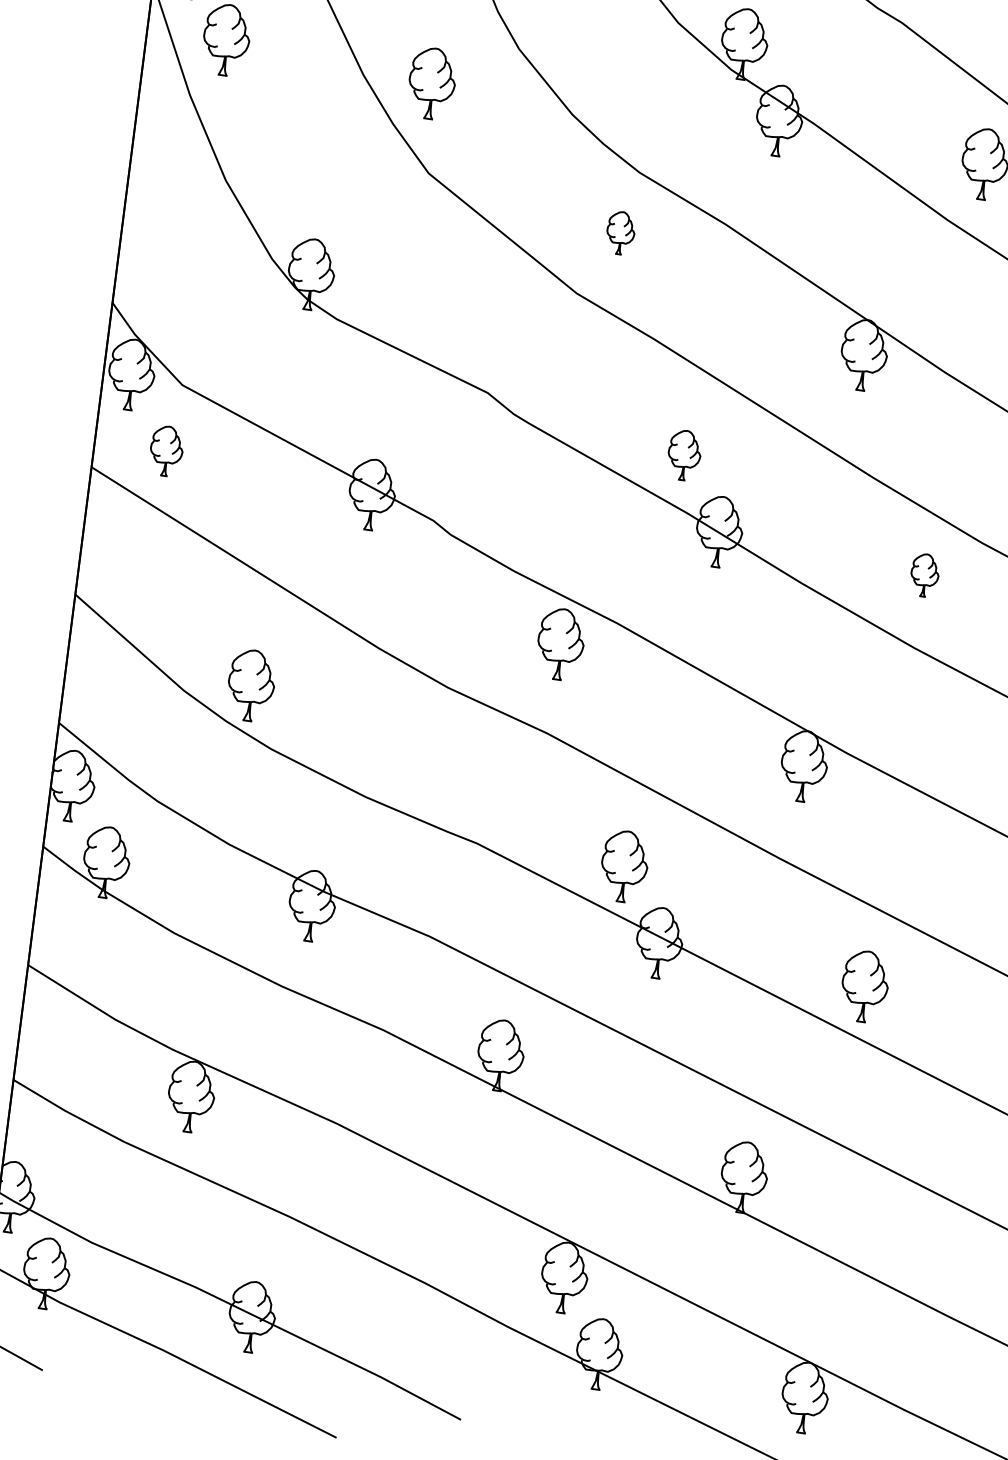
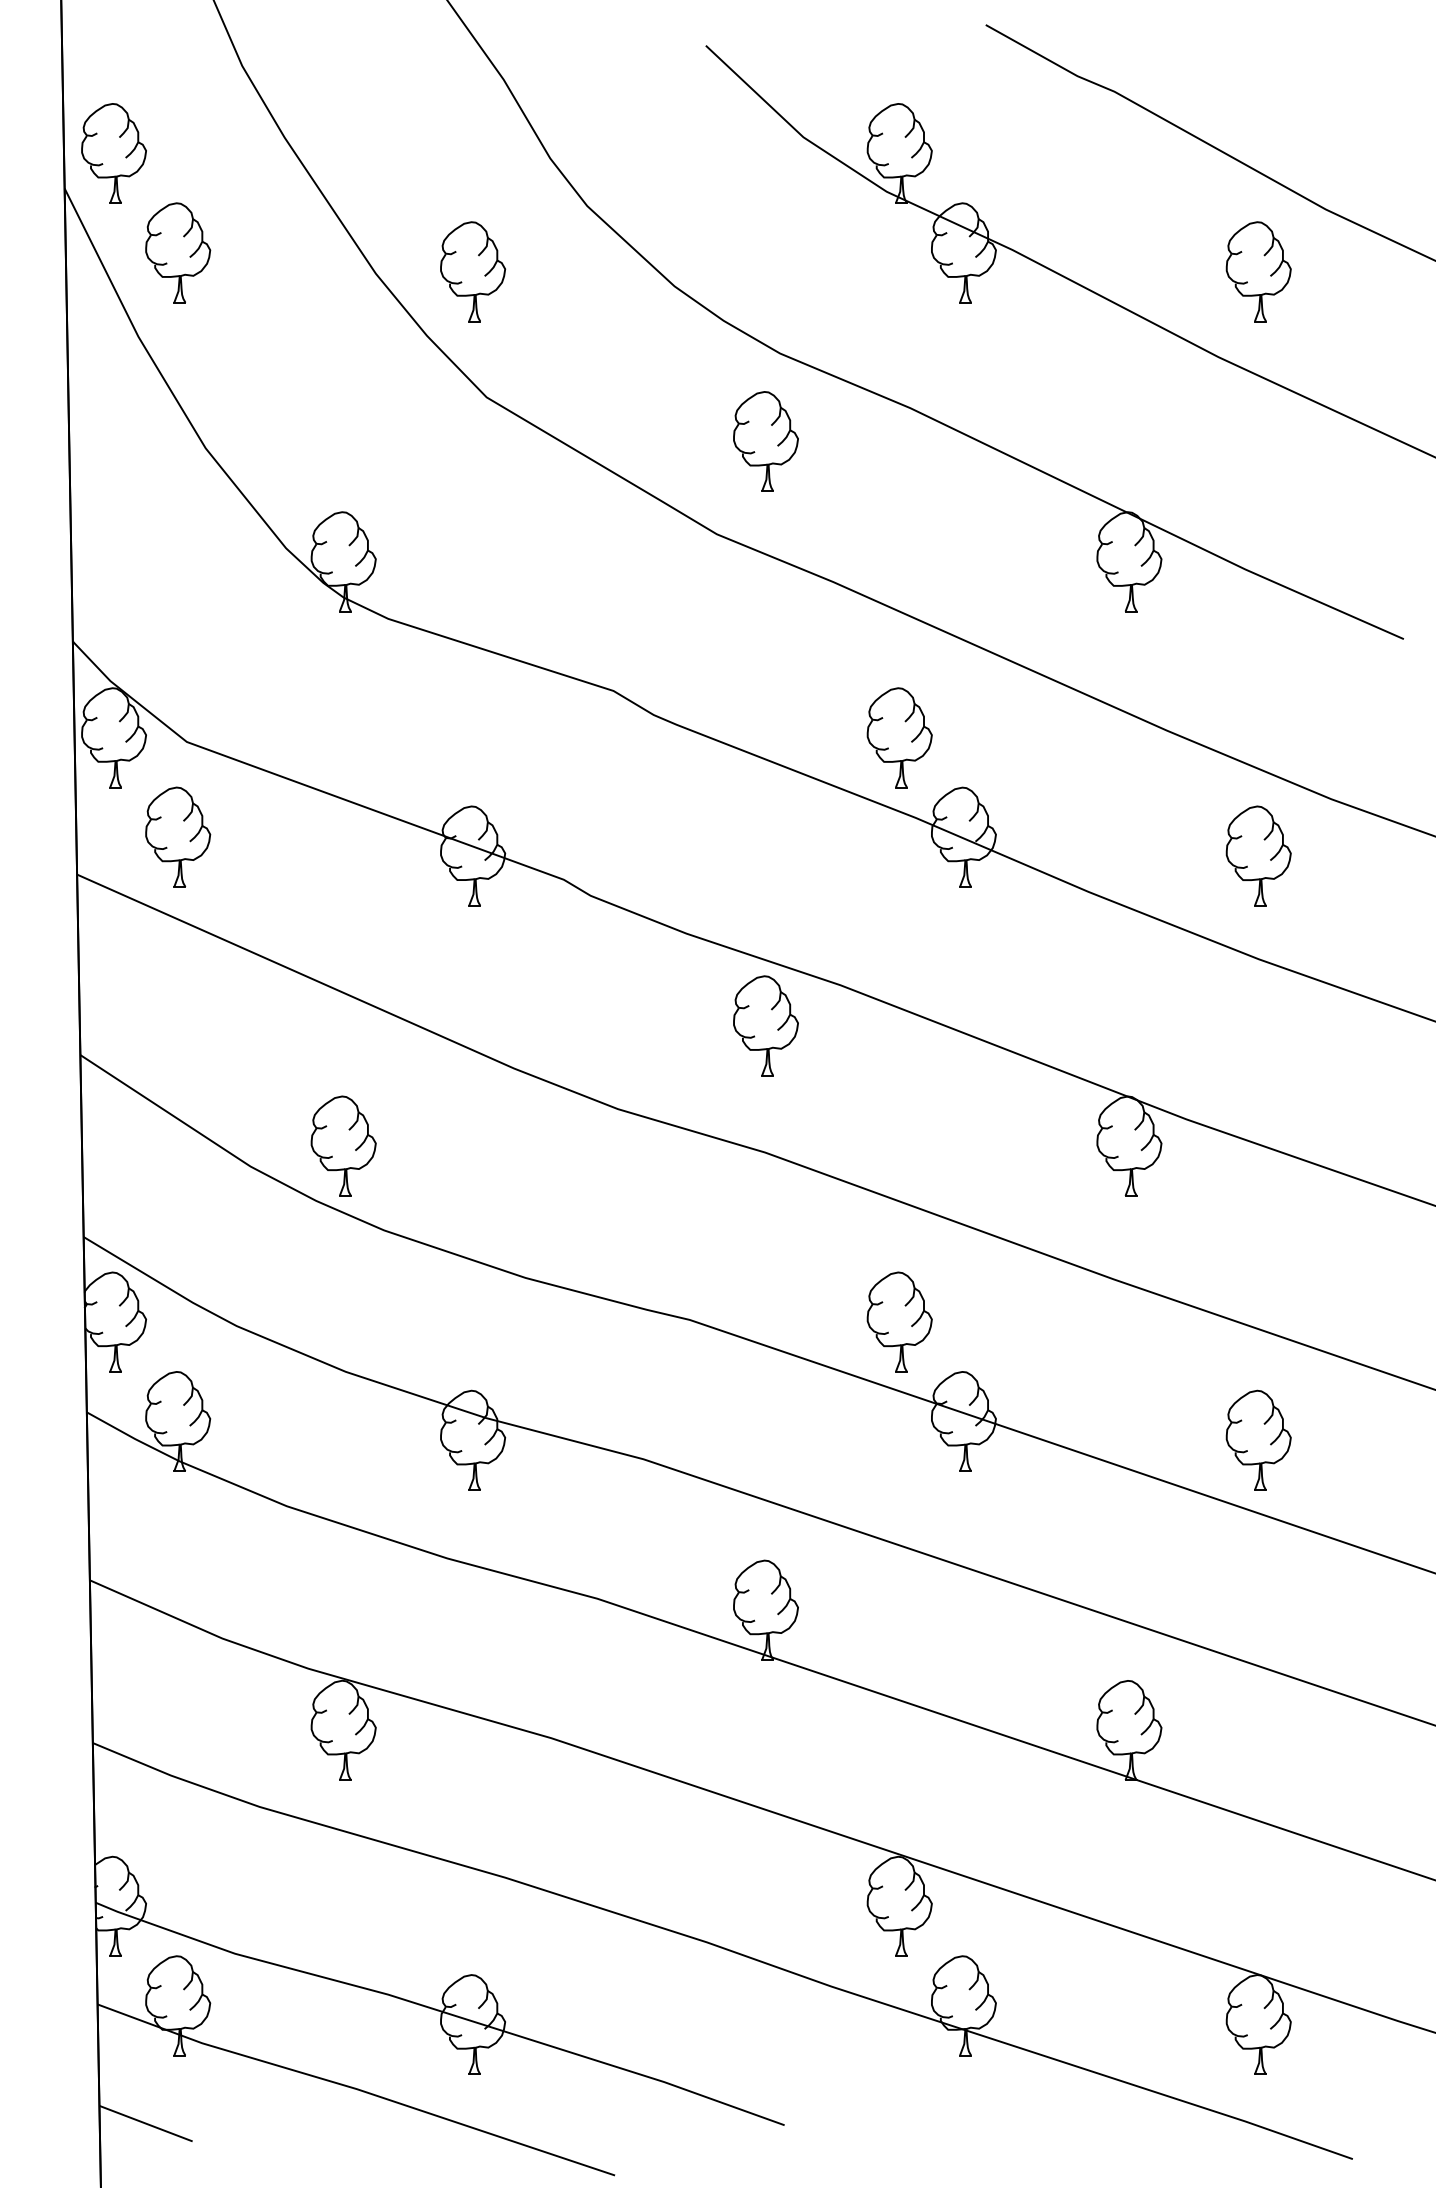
part: (620, 233) -> (765, 441), size x1.67
part: (166, 450) -> (178, 836), size x1.43
part: (684, 455) -> (899, 737), size x1.43
part: (924, 575) -> (1258, 855), size x1.67

